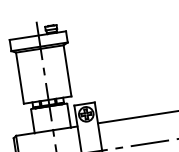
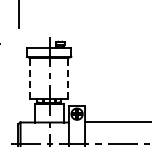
line: (66, 69) -> (67, 77), solid -> dashed
line: (20, 78) -> (30, 78), solid -> dashed

